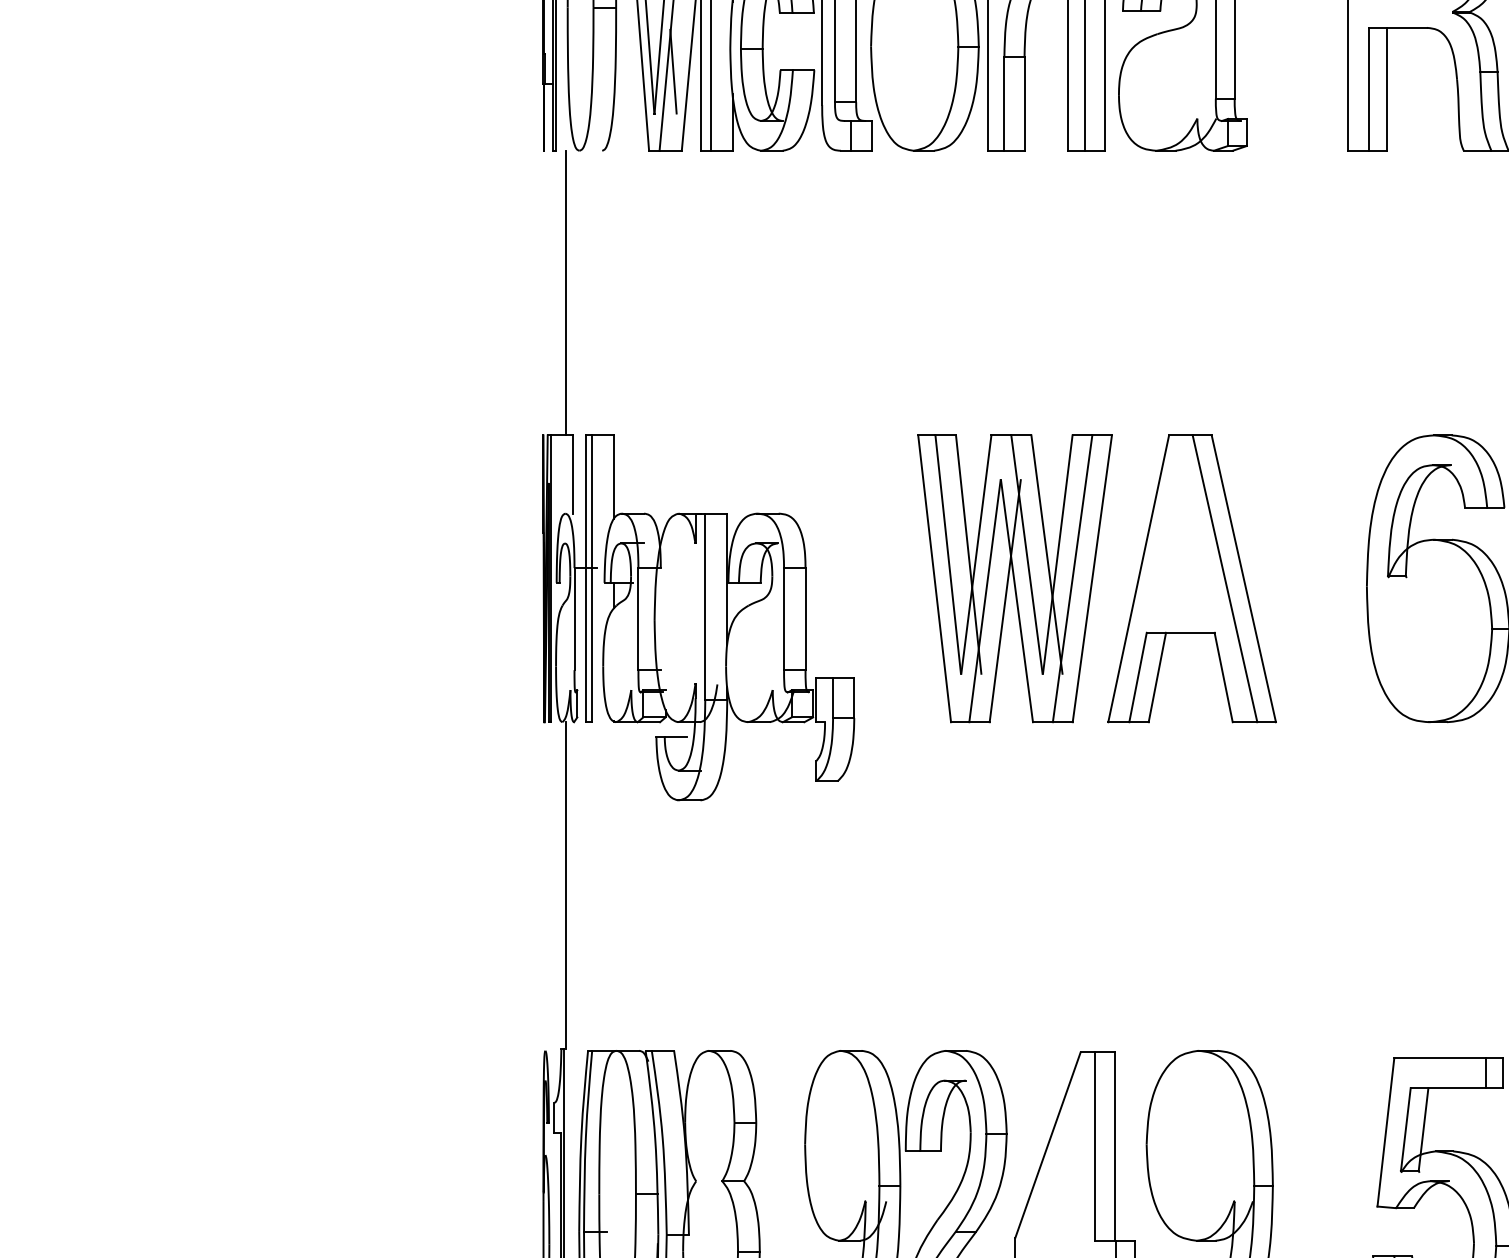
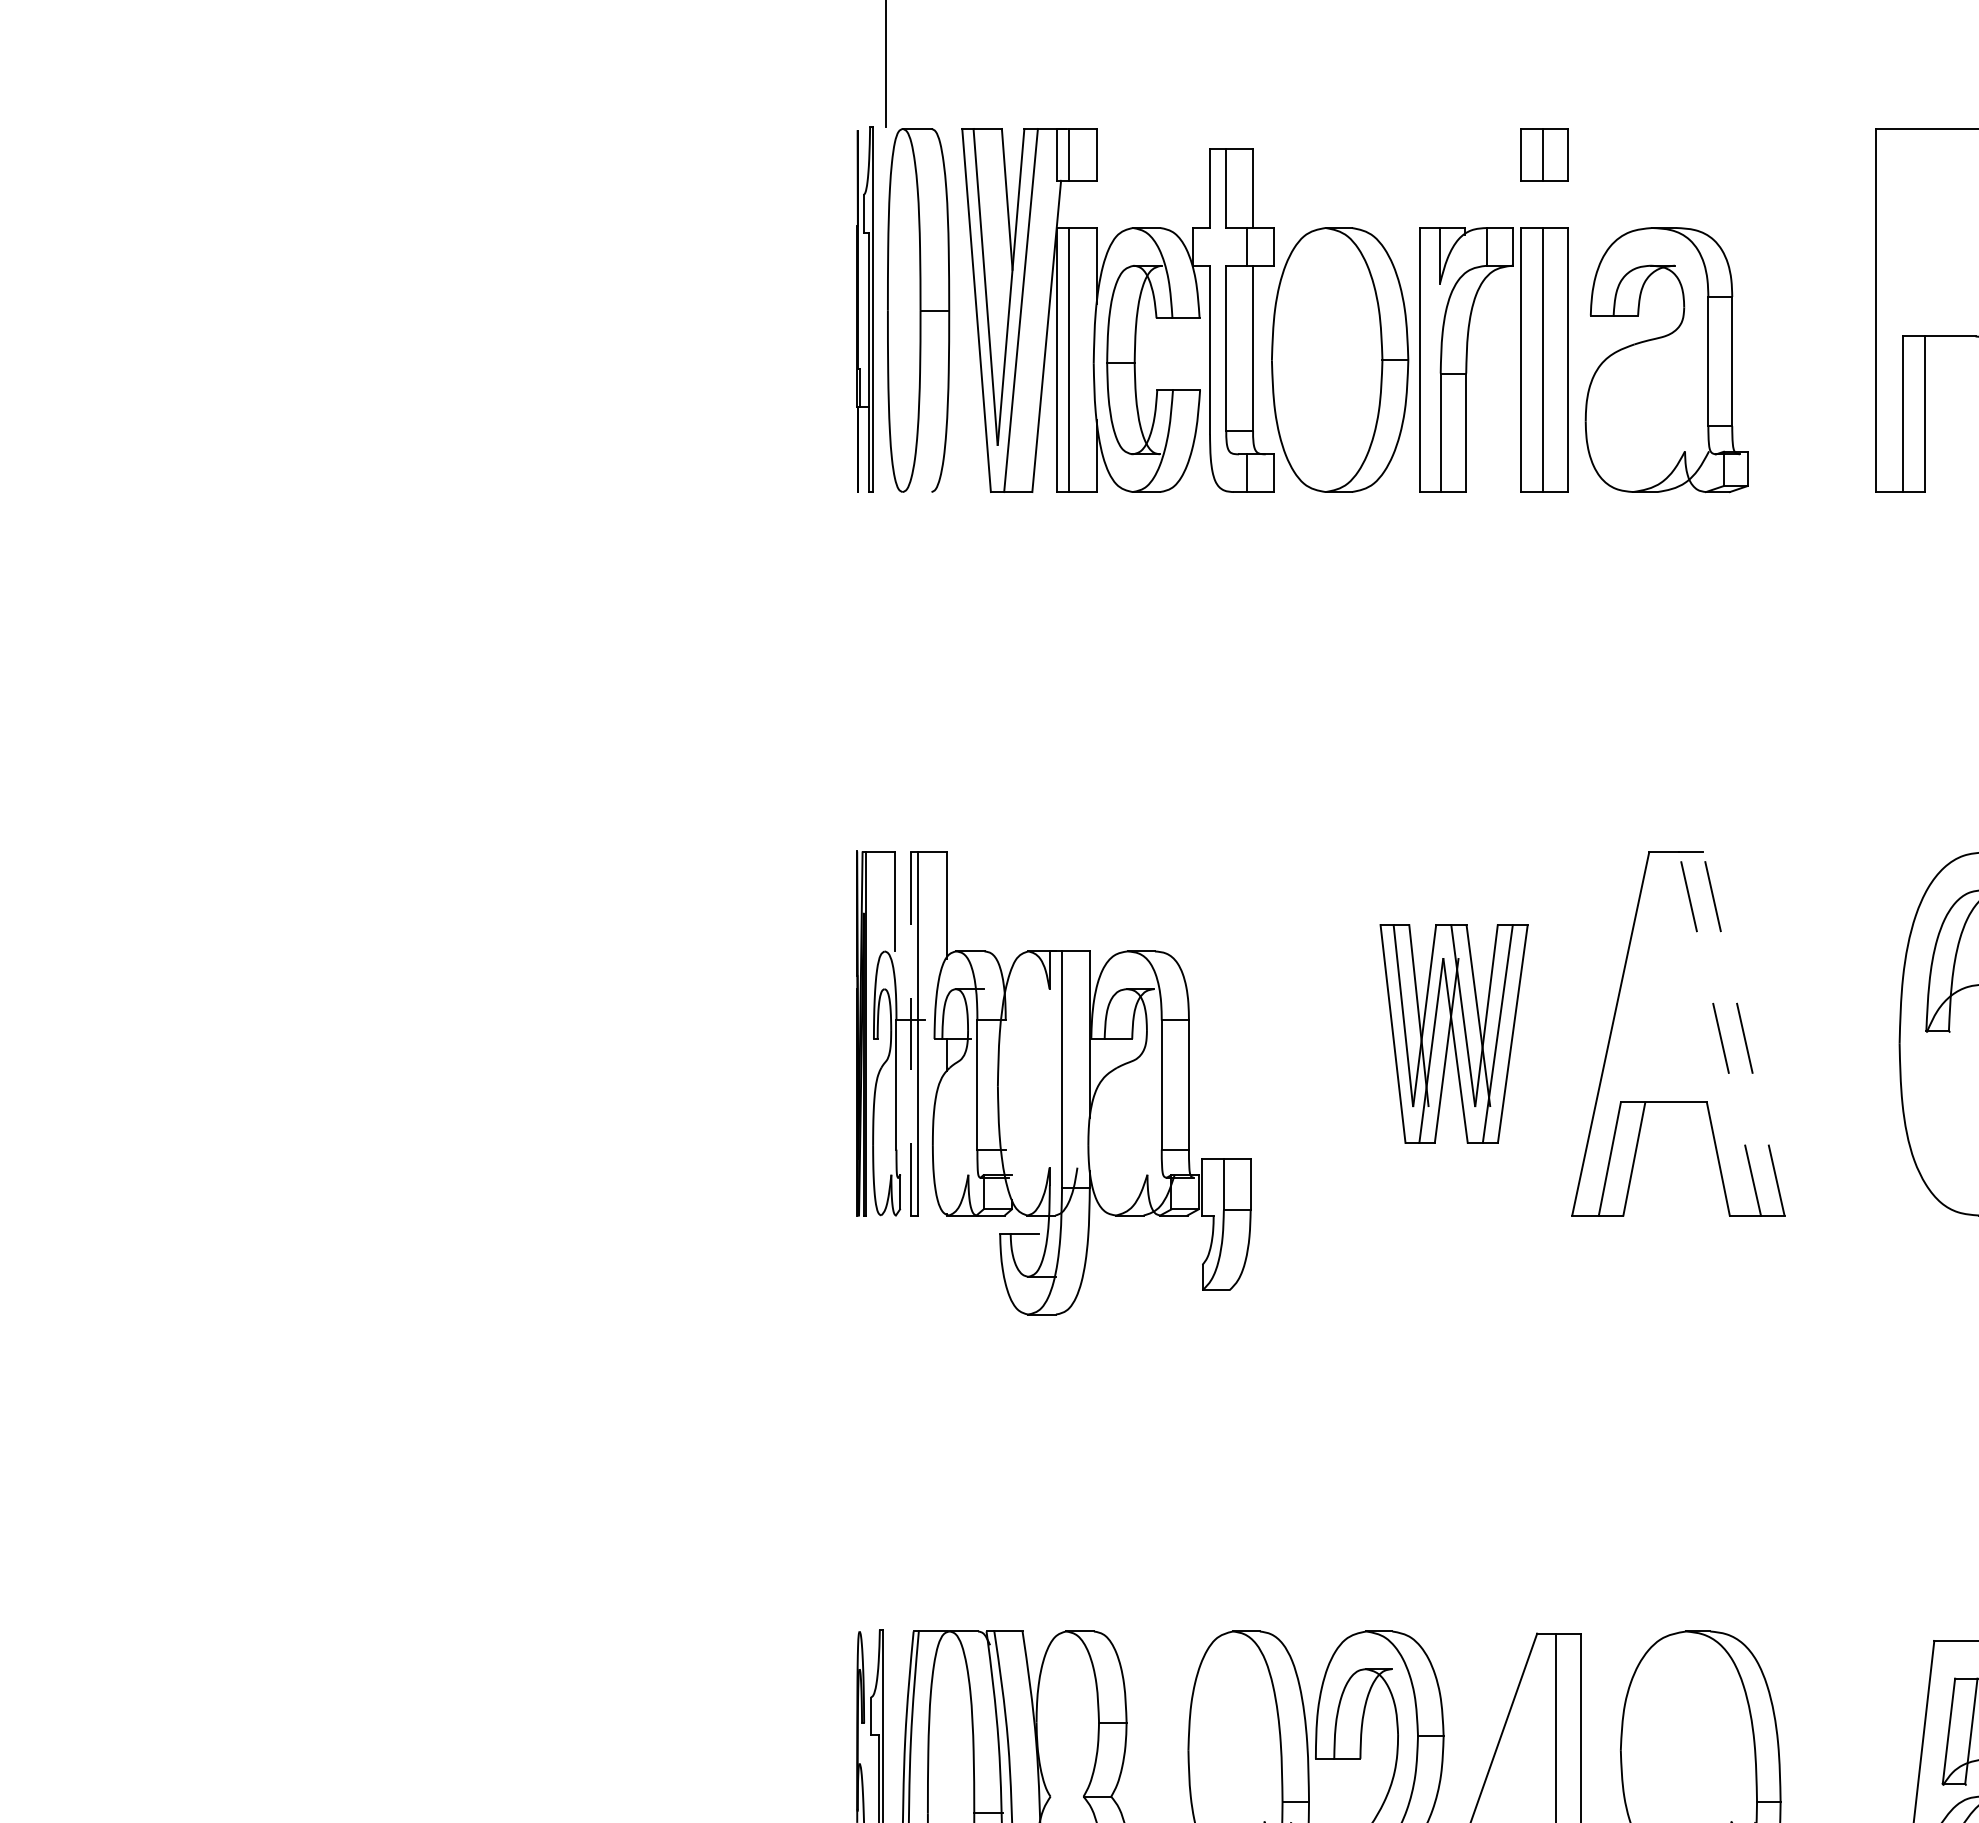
line: (673, 71) -> (1021, 391), removed
line: (566, 293) -> (886, 672), removed
line: (586, 578) -> (911, 1033), solid -> dashed
part: (1014, 578) -> (1453, 1033), size x0.6
line: (1224, 578) -> (1719, 1033), solid -> dashed
line: (1243, 578) -> (1743, 1033), solid -> dashed
line: (566, 885) -> (886, 1422), removed

